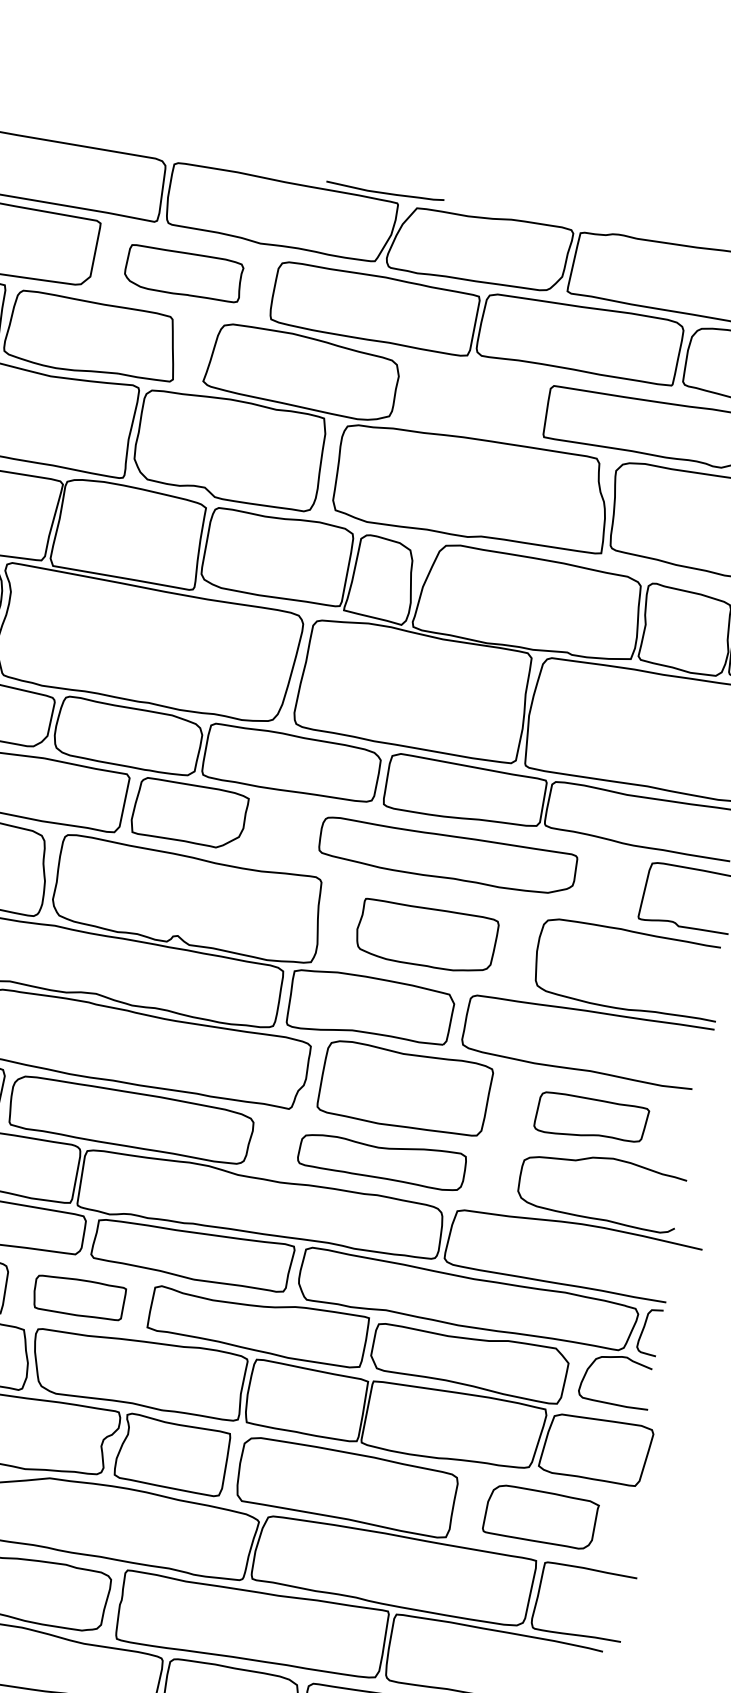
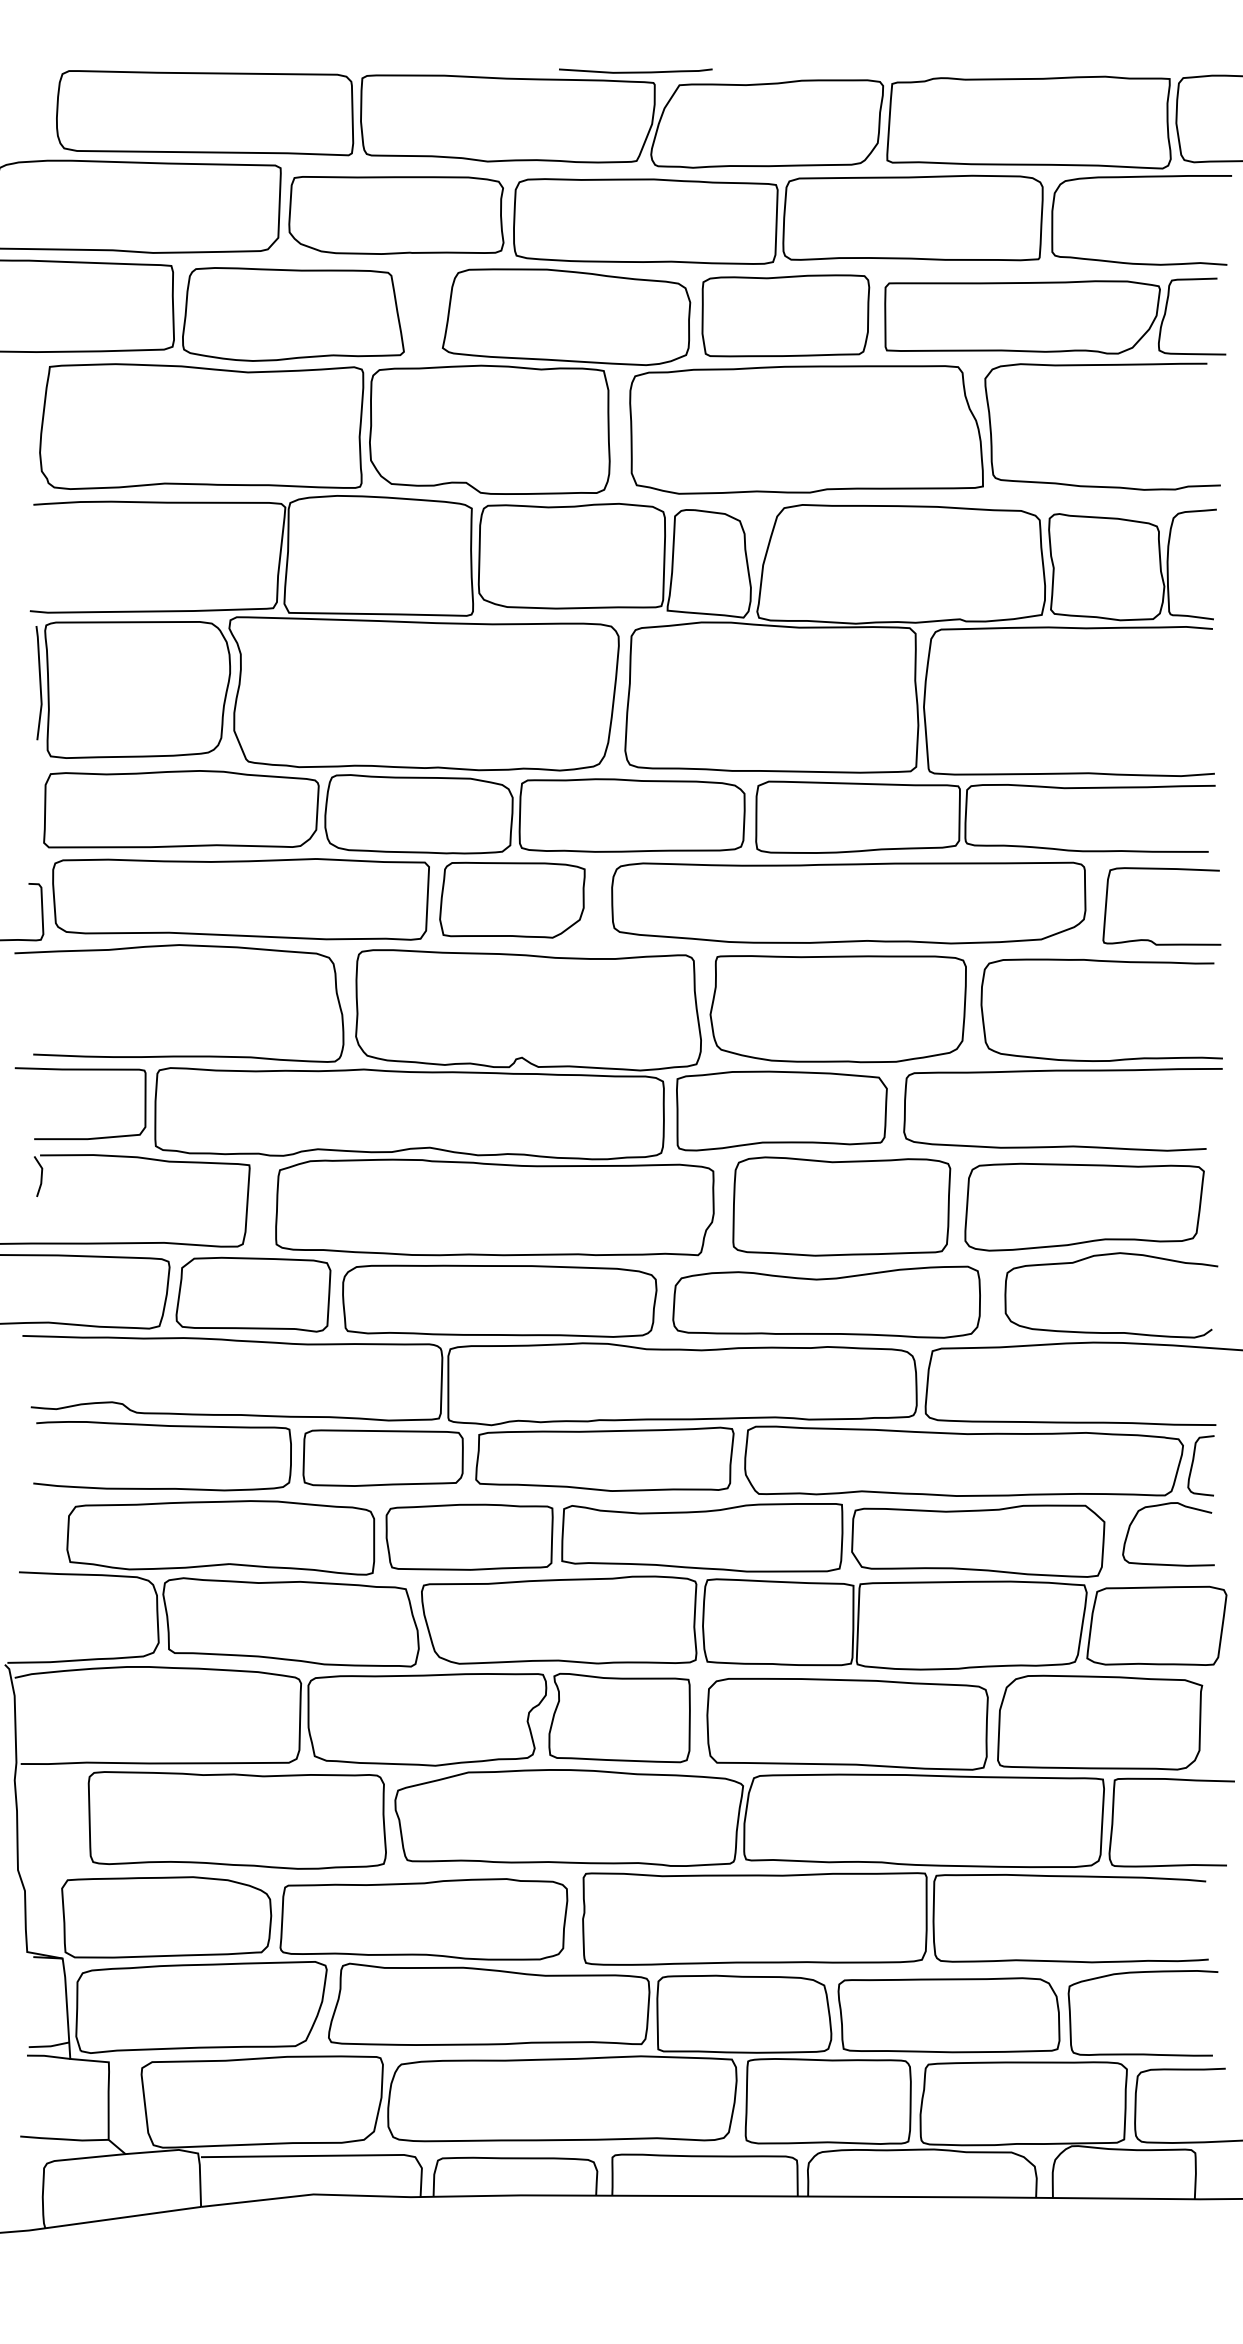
part: (183, 273) -> (396, 215), size x1.43
part: (470, 398) -> (785, 315), added
part: (447, 856) -> (848, 902), size x1.43
part: (425, 937) -> (837, 1009), size x1.43
part: (591, 1118) -> (1084, 1206), size x1.67
part: (381, 1160) -> (826, 1301), size x1.43
part: (79, 1297) -> (469, 1536), size x1.43
part: (541, 1516) -> (1100, 1722), size x1.43

